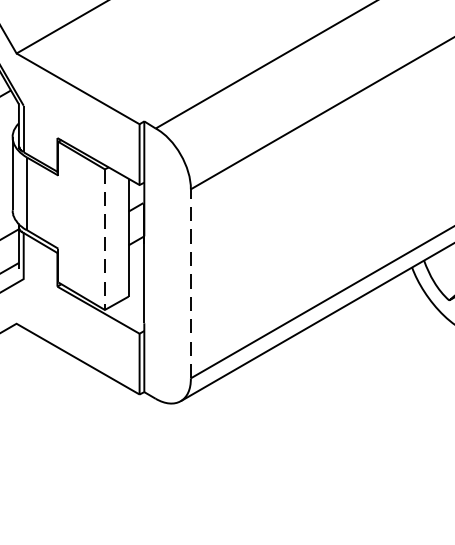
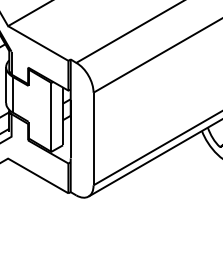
line: (105, 239) -> (51, 117), dashed -> solid
line: (190, 282) -> (93, 138), dashed -> solid

